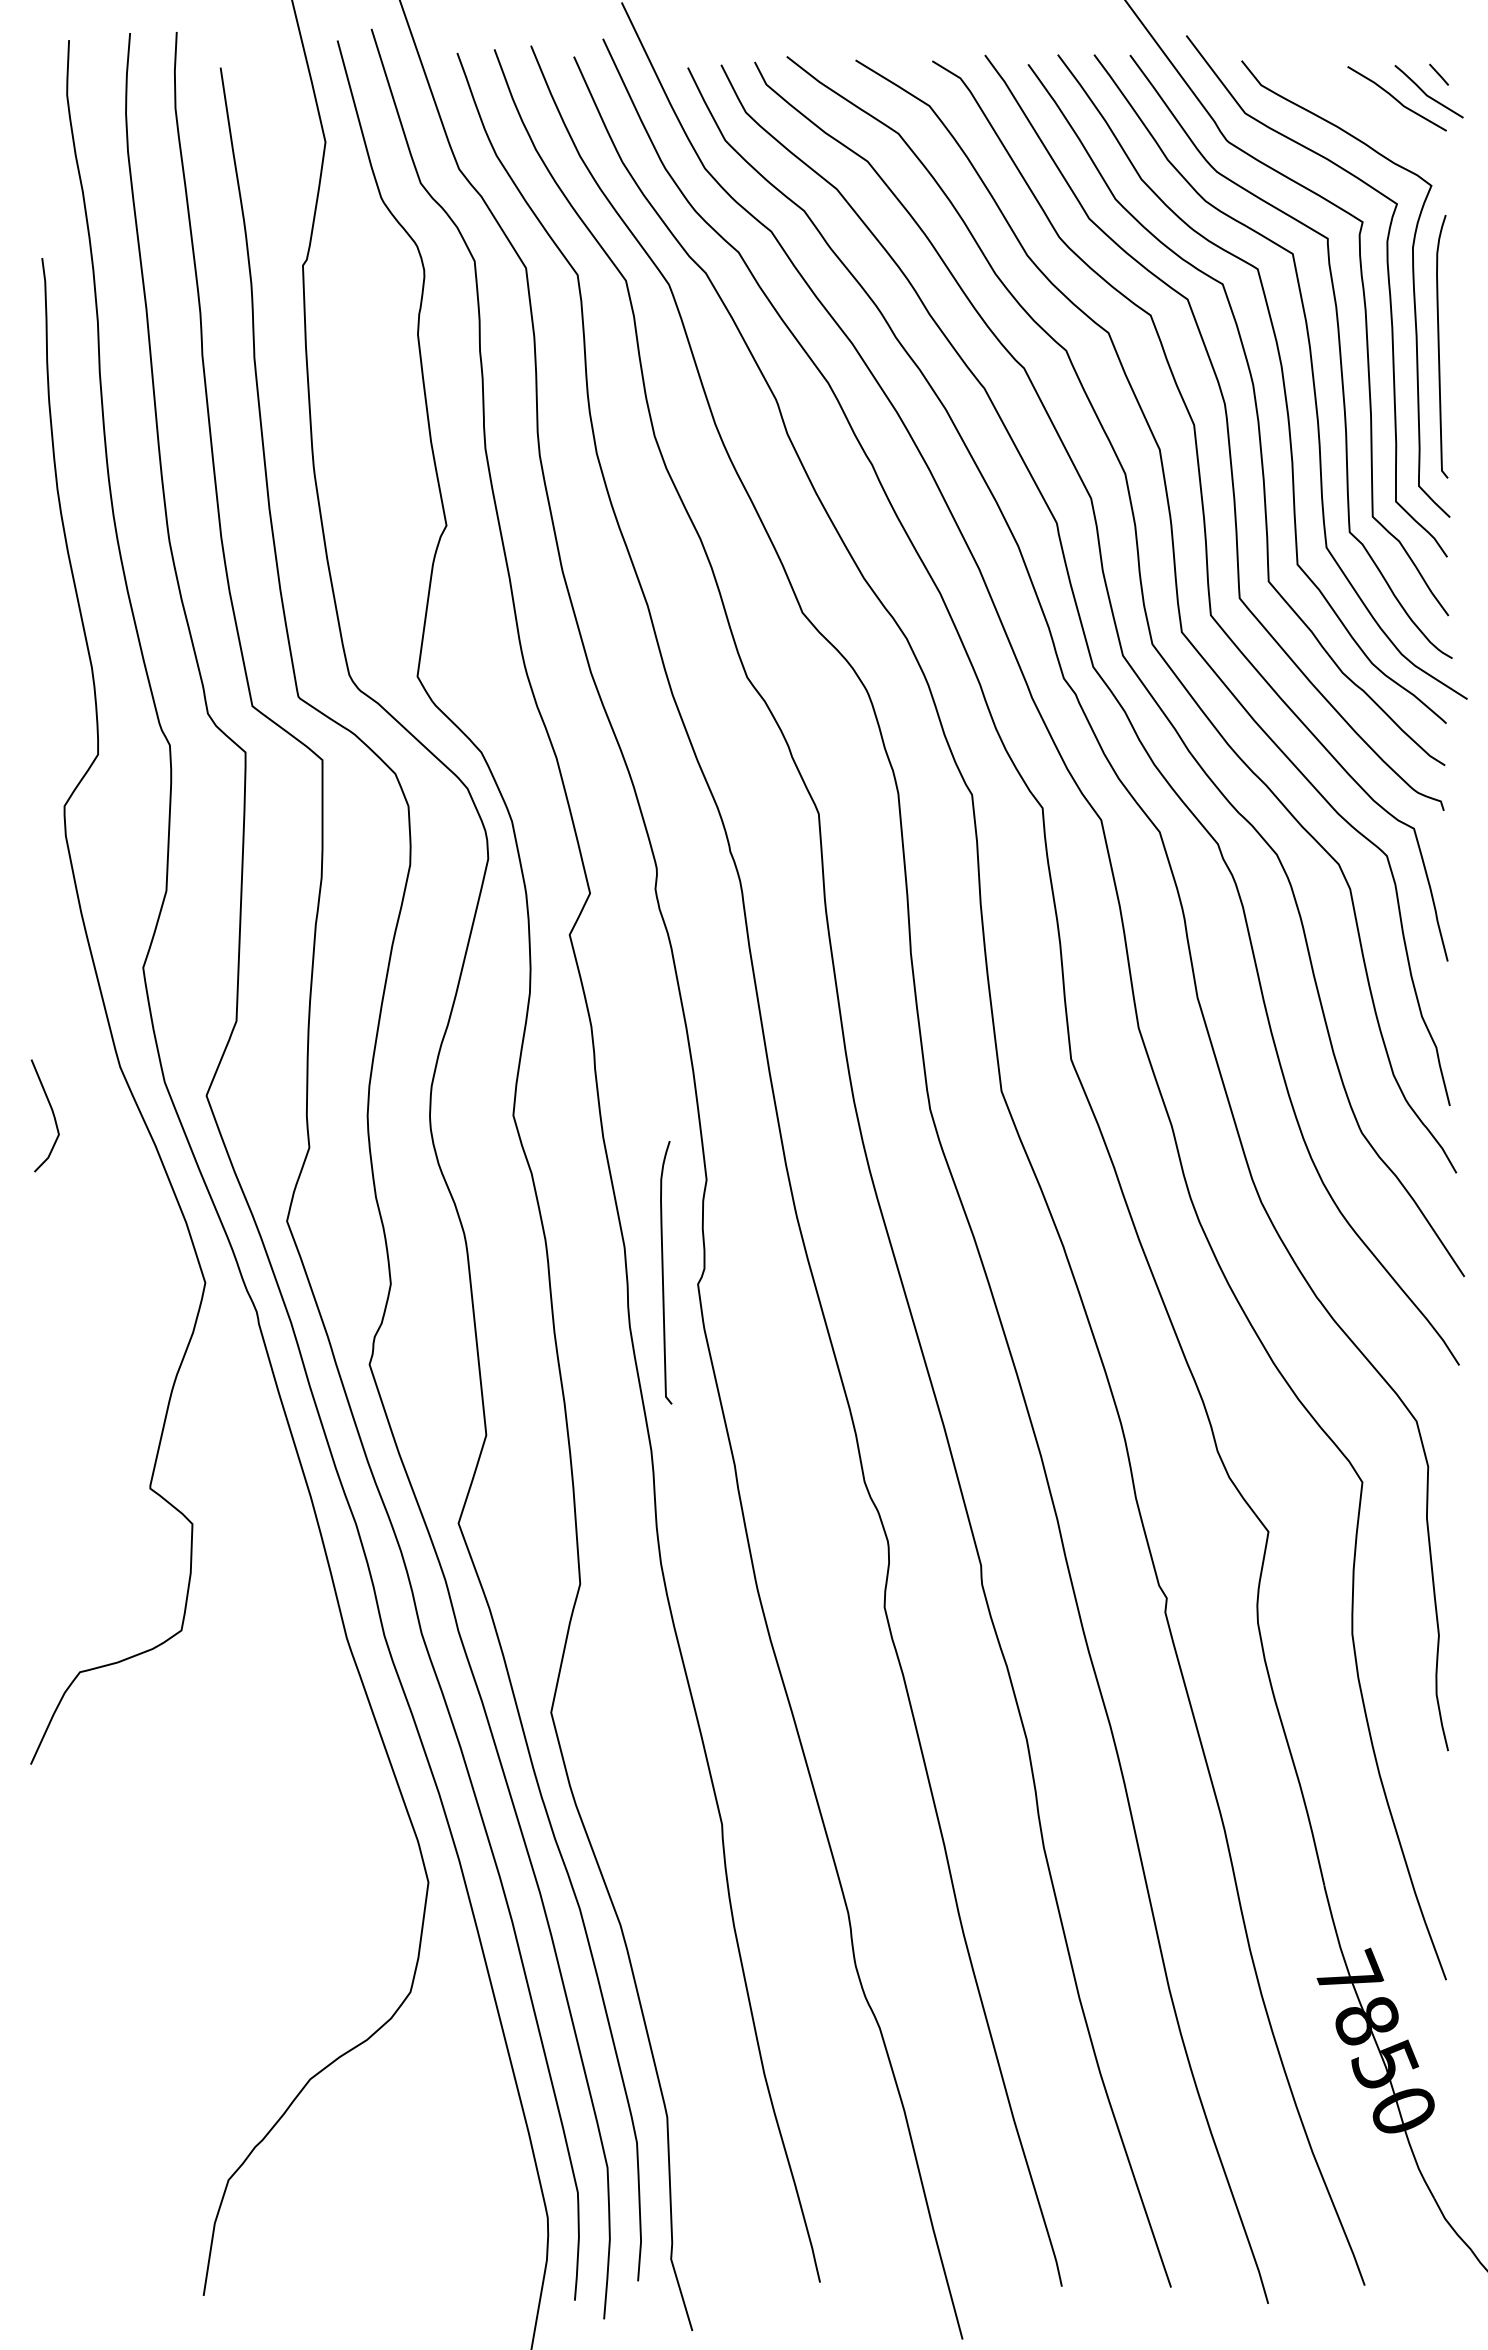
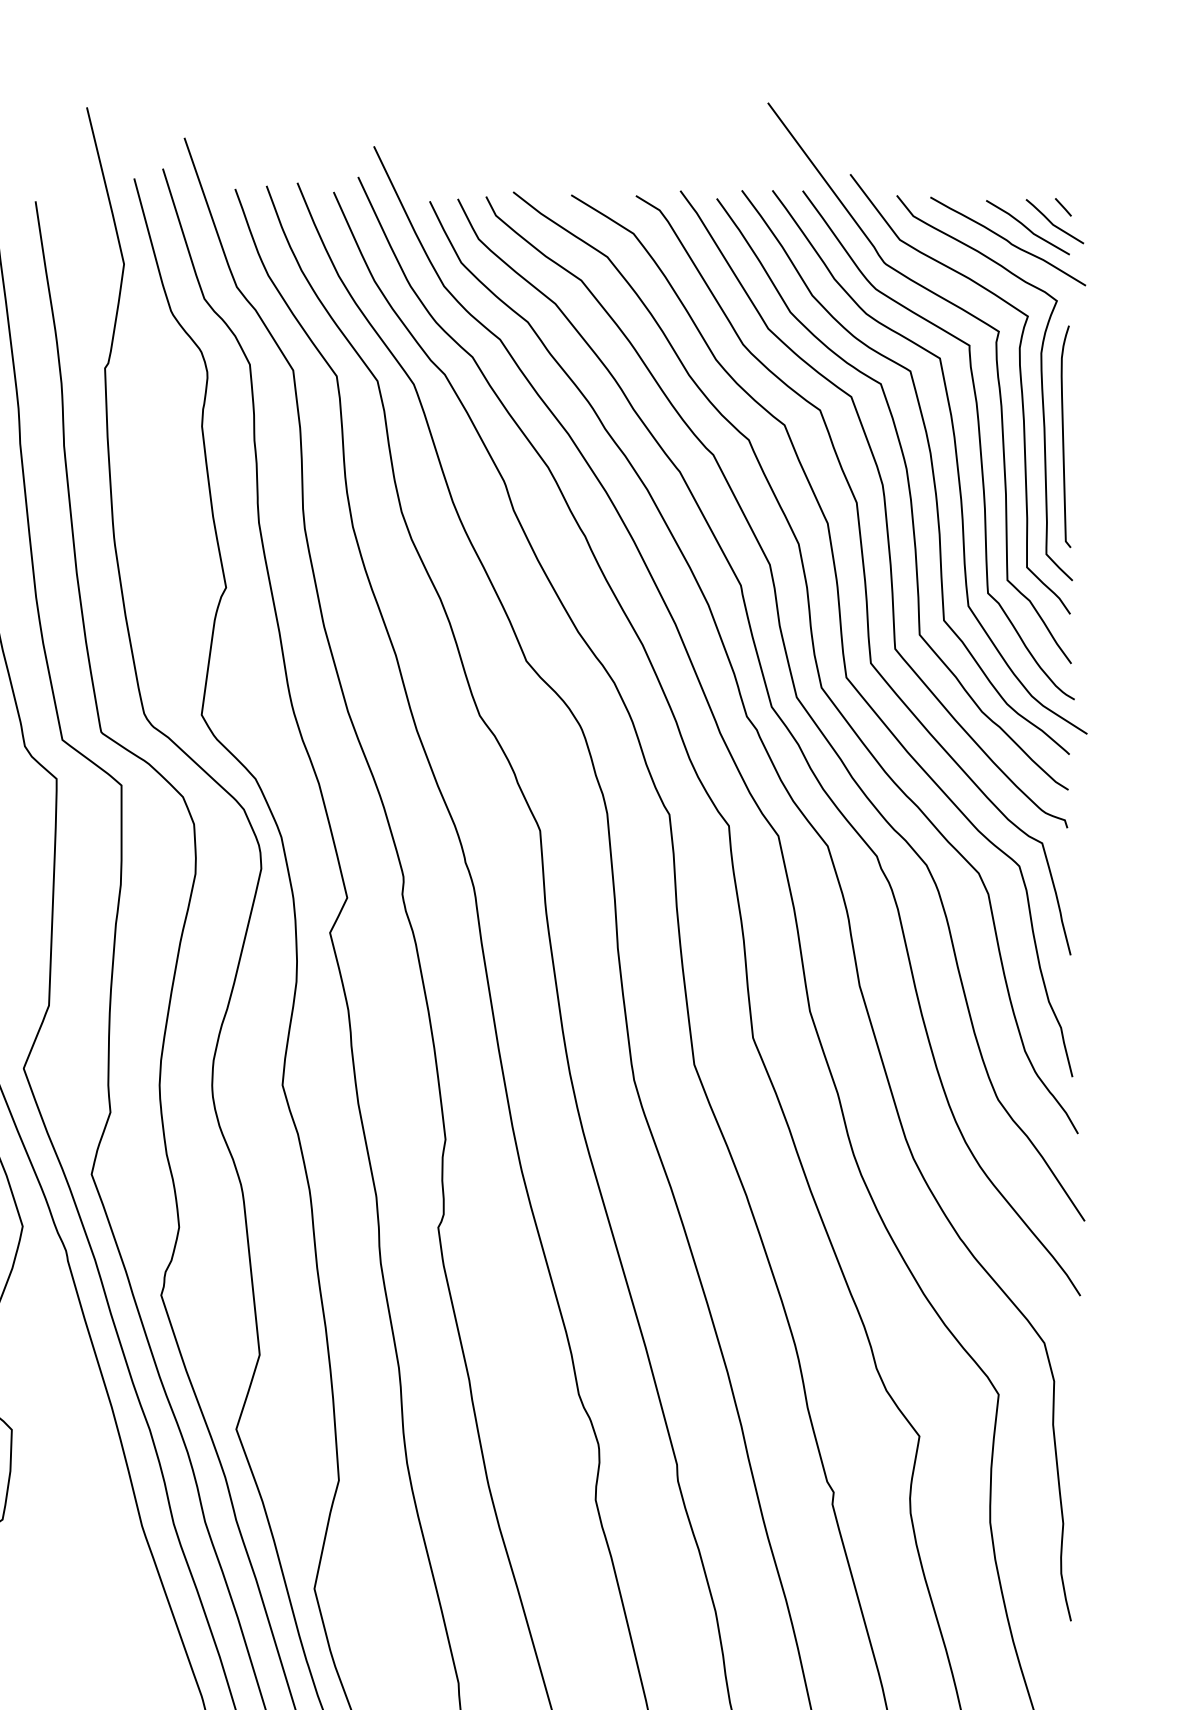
curve: (1373, 115) -> (1008, 241), added
curve: (663, 1272) -> (409, 1217), removed

